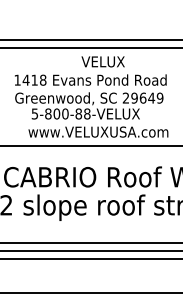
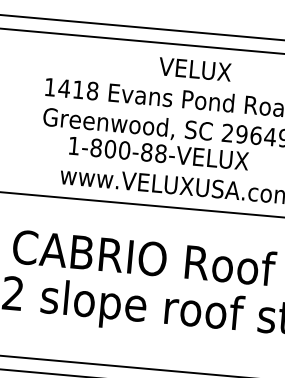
text: (34, 113) -> (73, 145), 5-800-88-VELUX -> 1-800-88-VELUX

